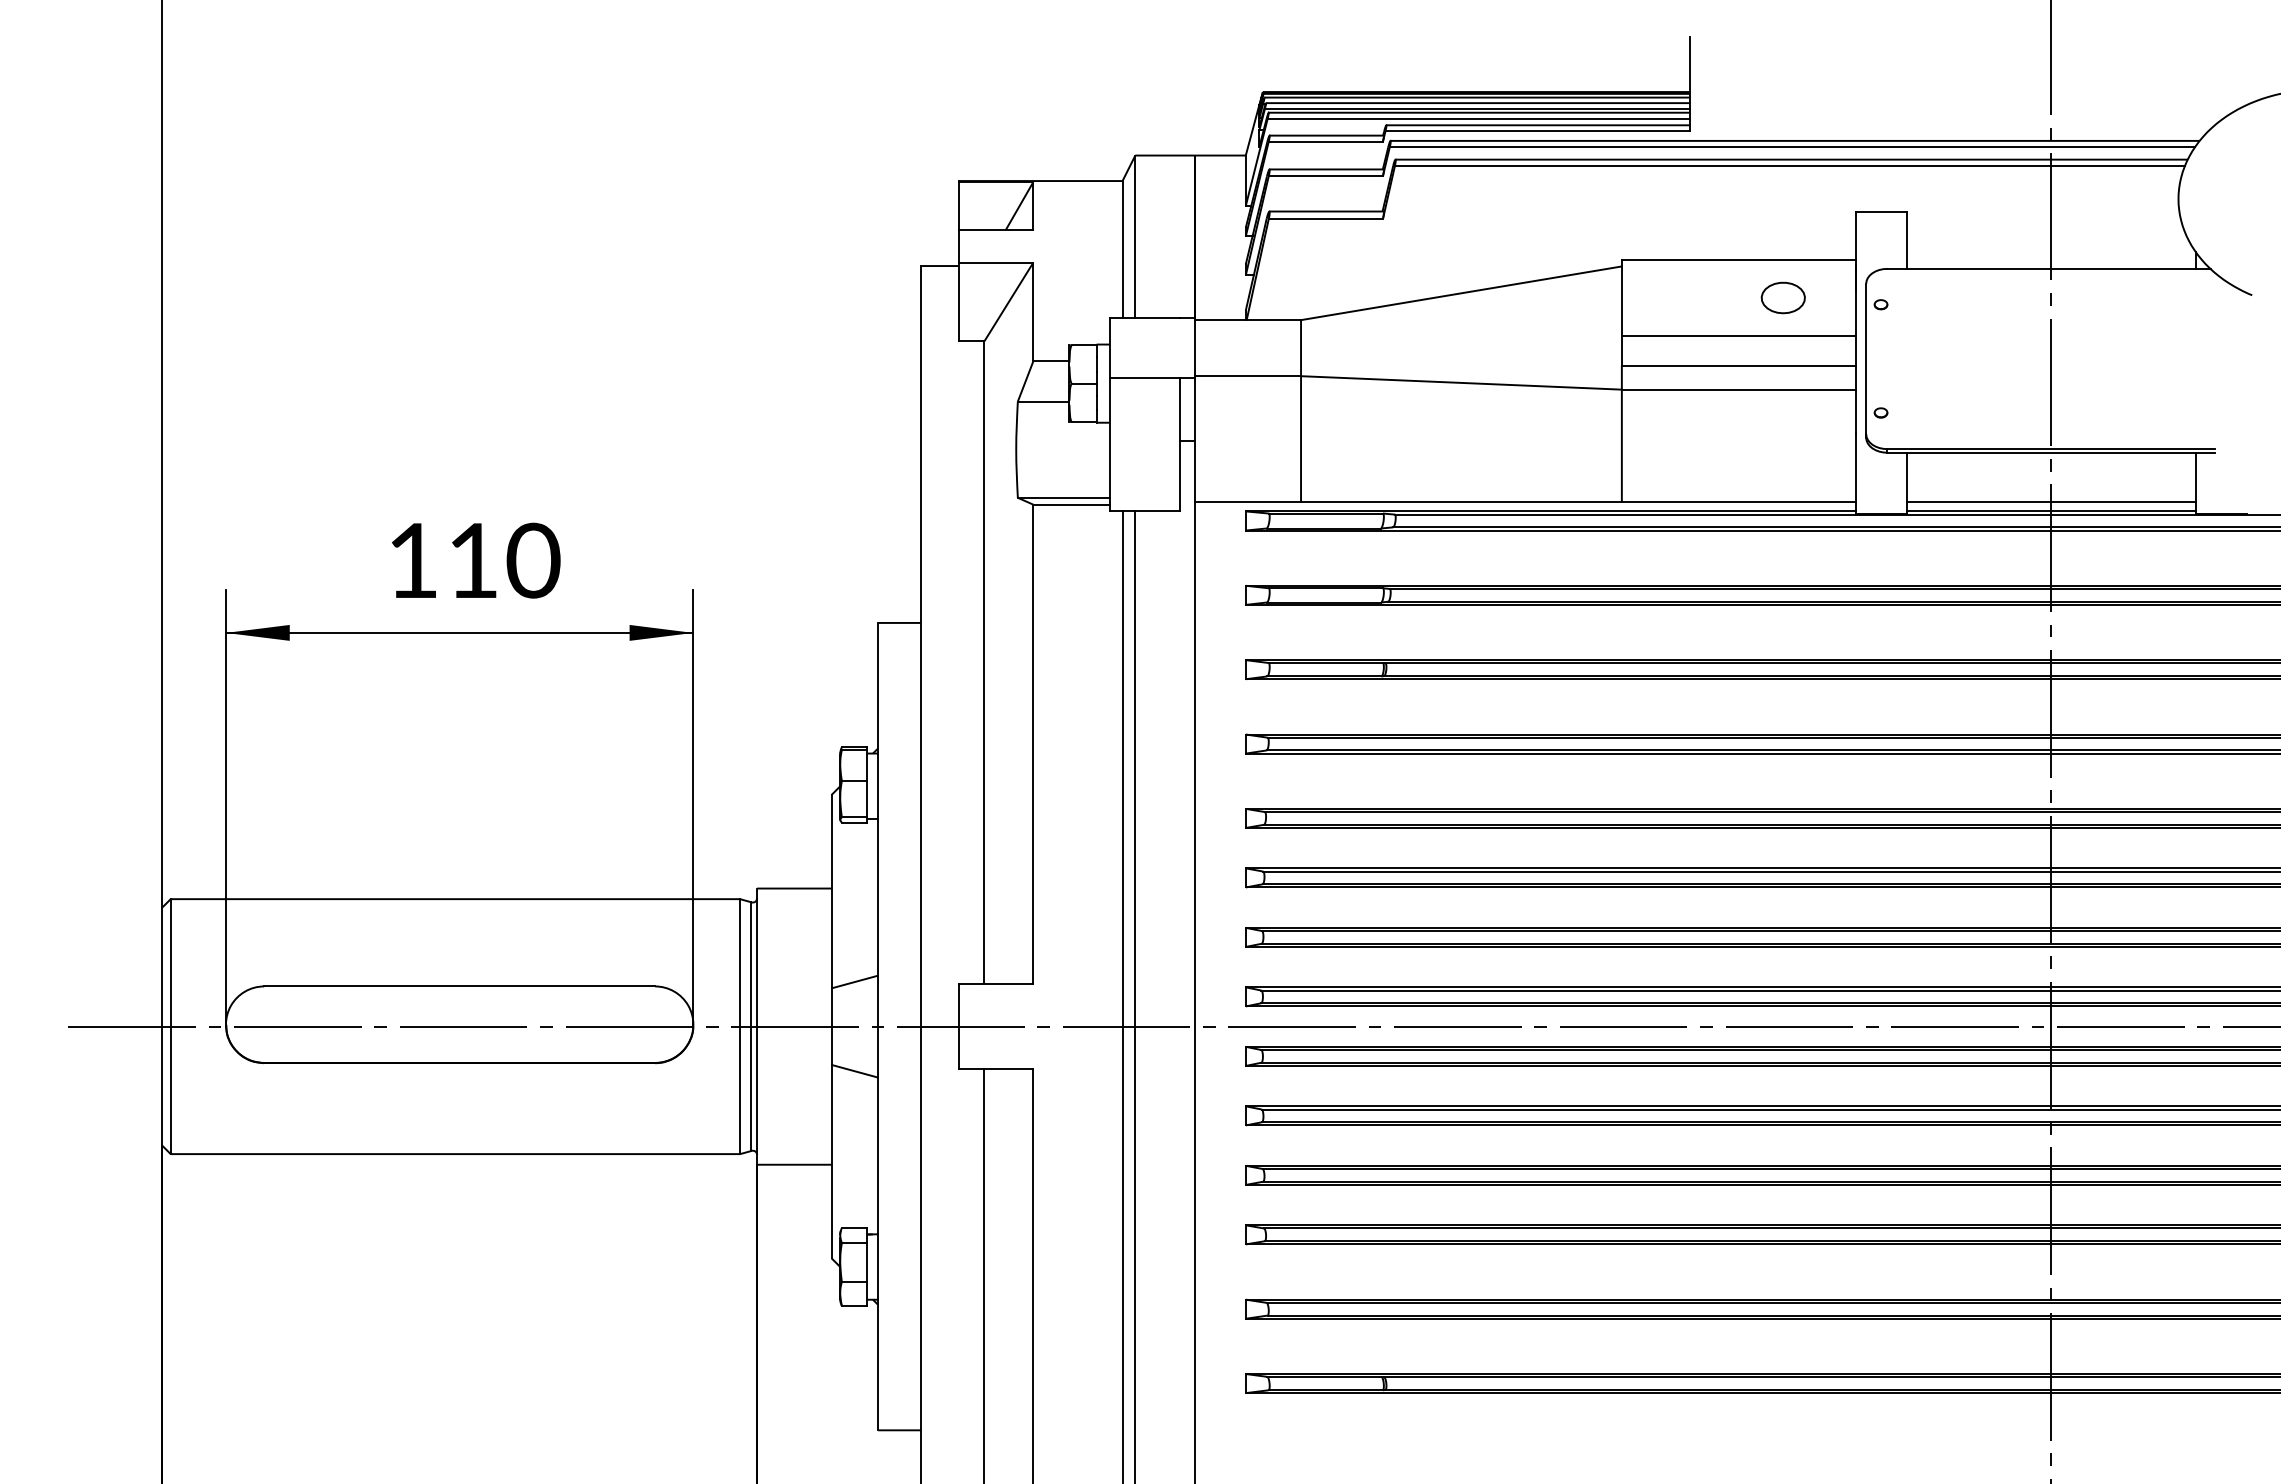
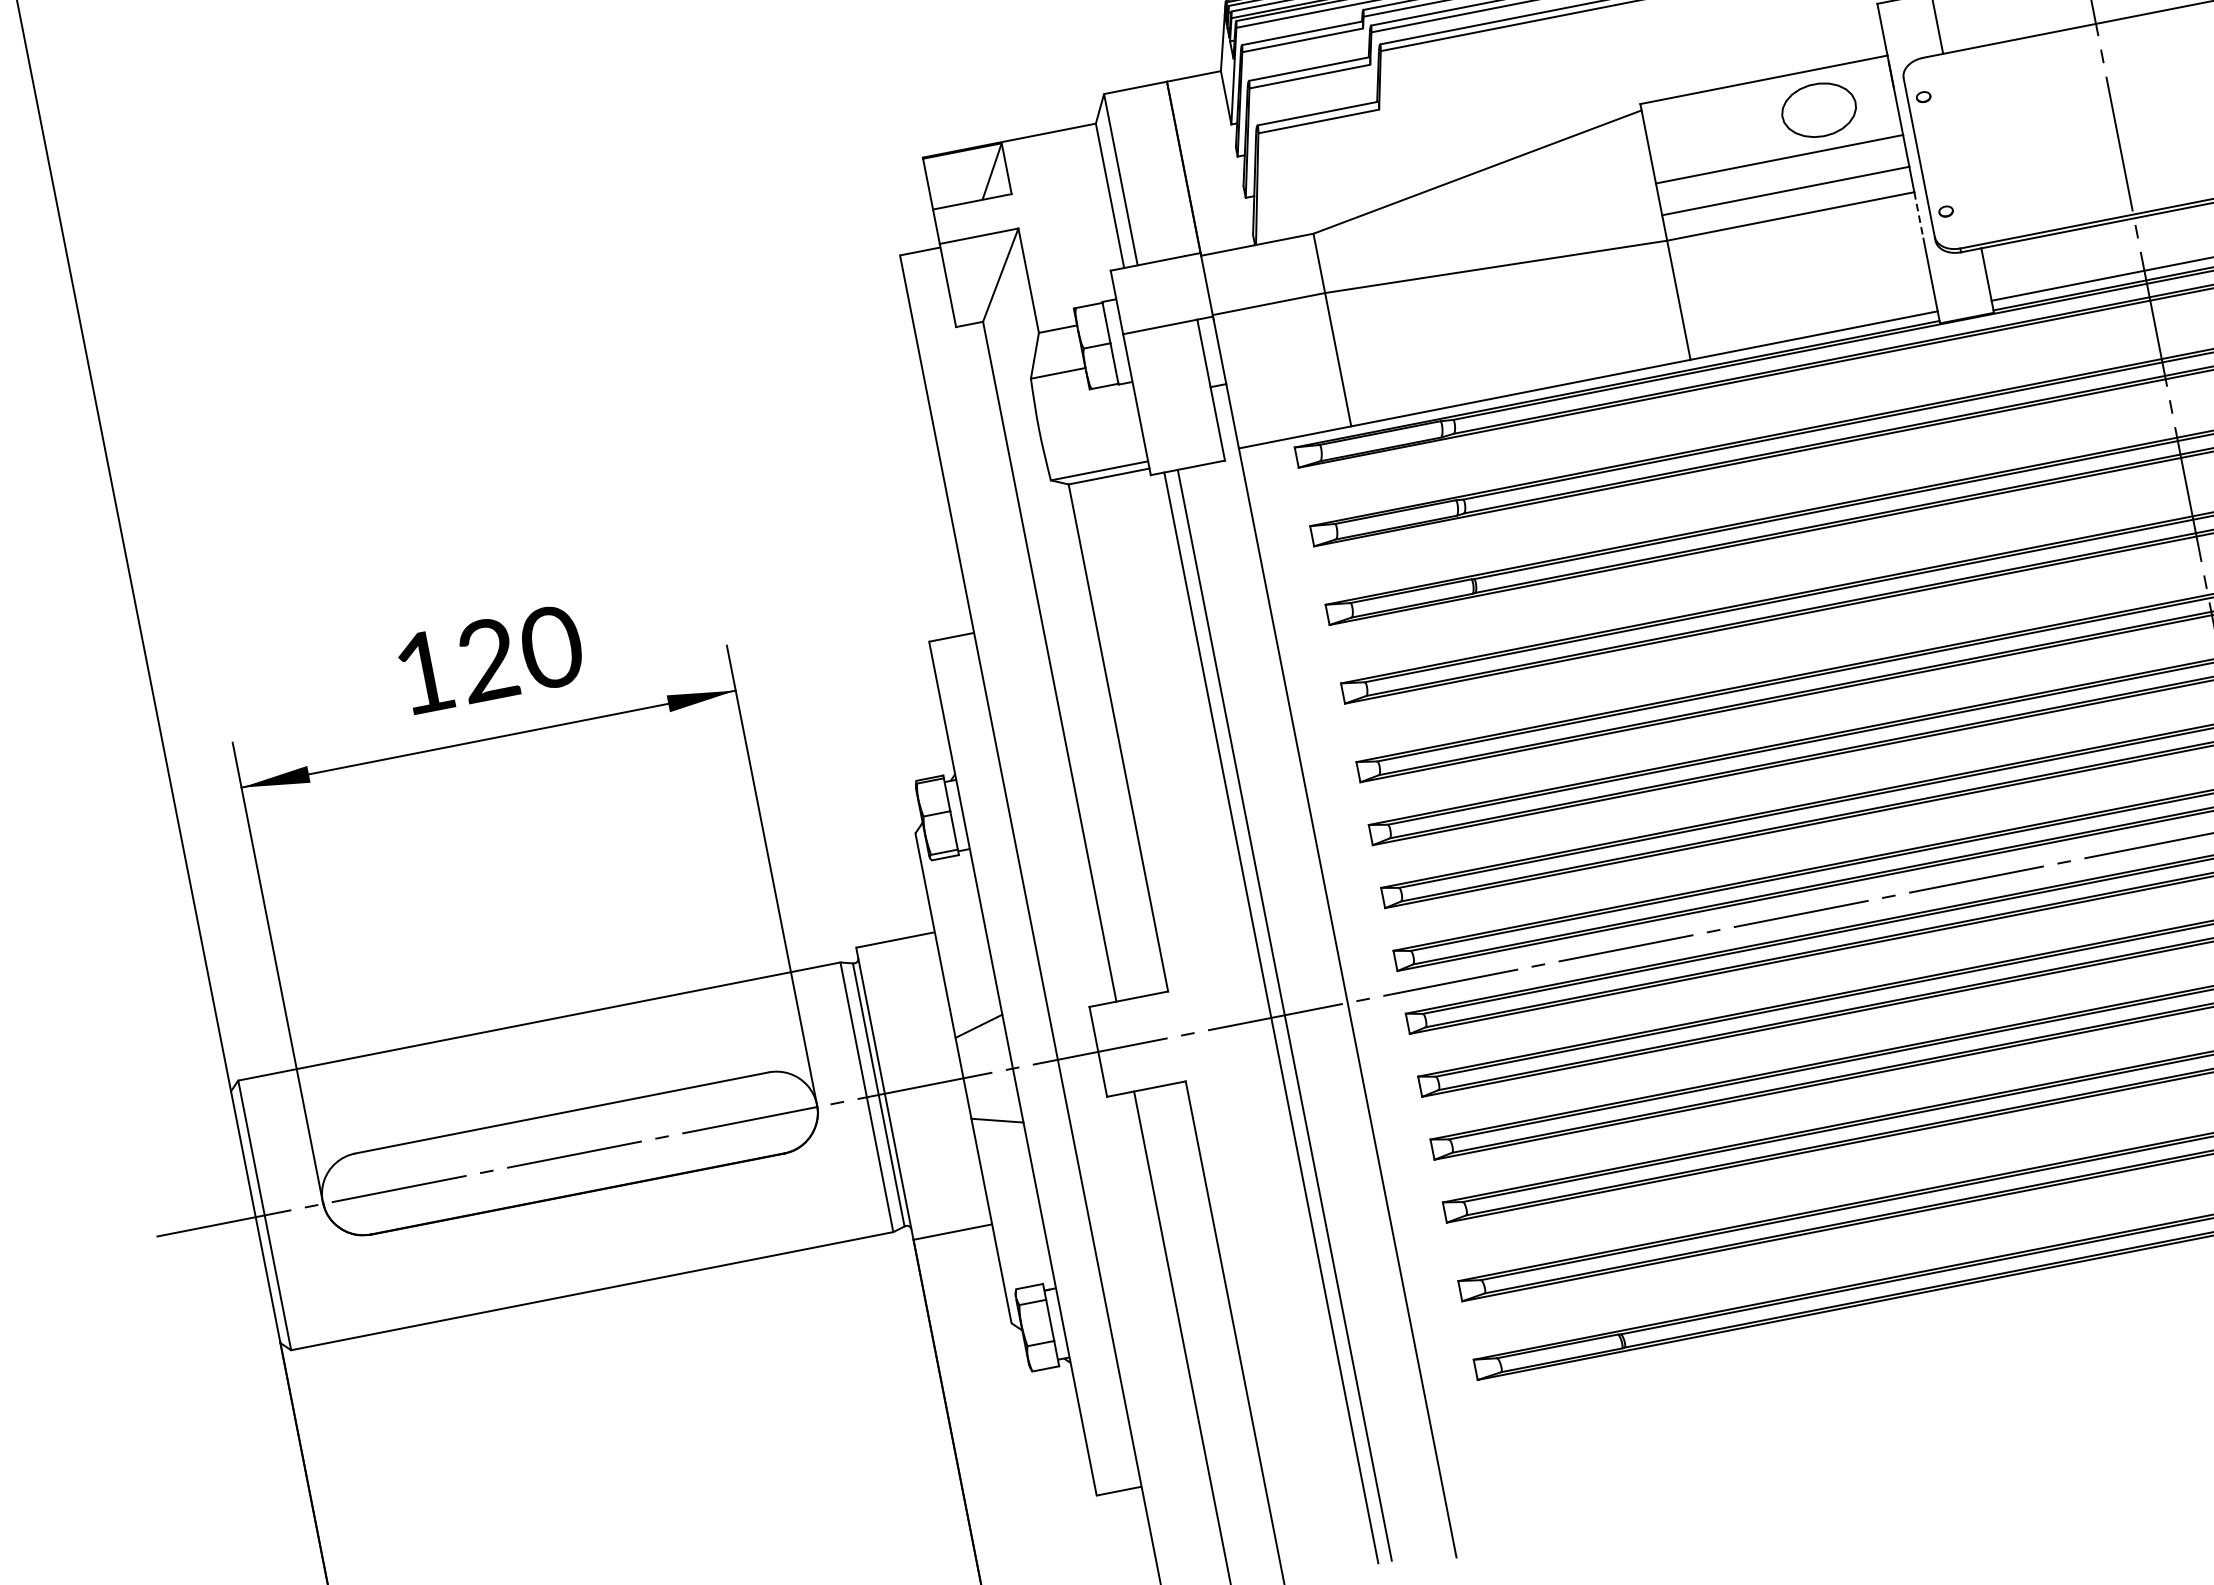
part: (1782, 297) -> (1817, 109), size x1.6
line: (1855, 411) -> (1918, 215), solid -> dashed
text: (472, 559) -> (486, 658), 110 -> 120

